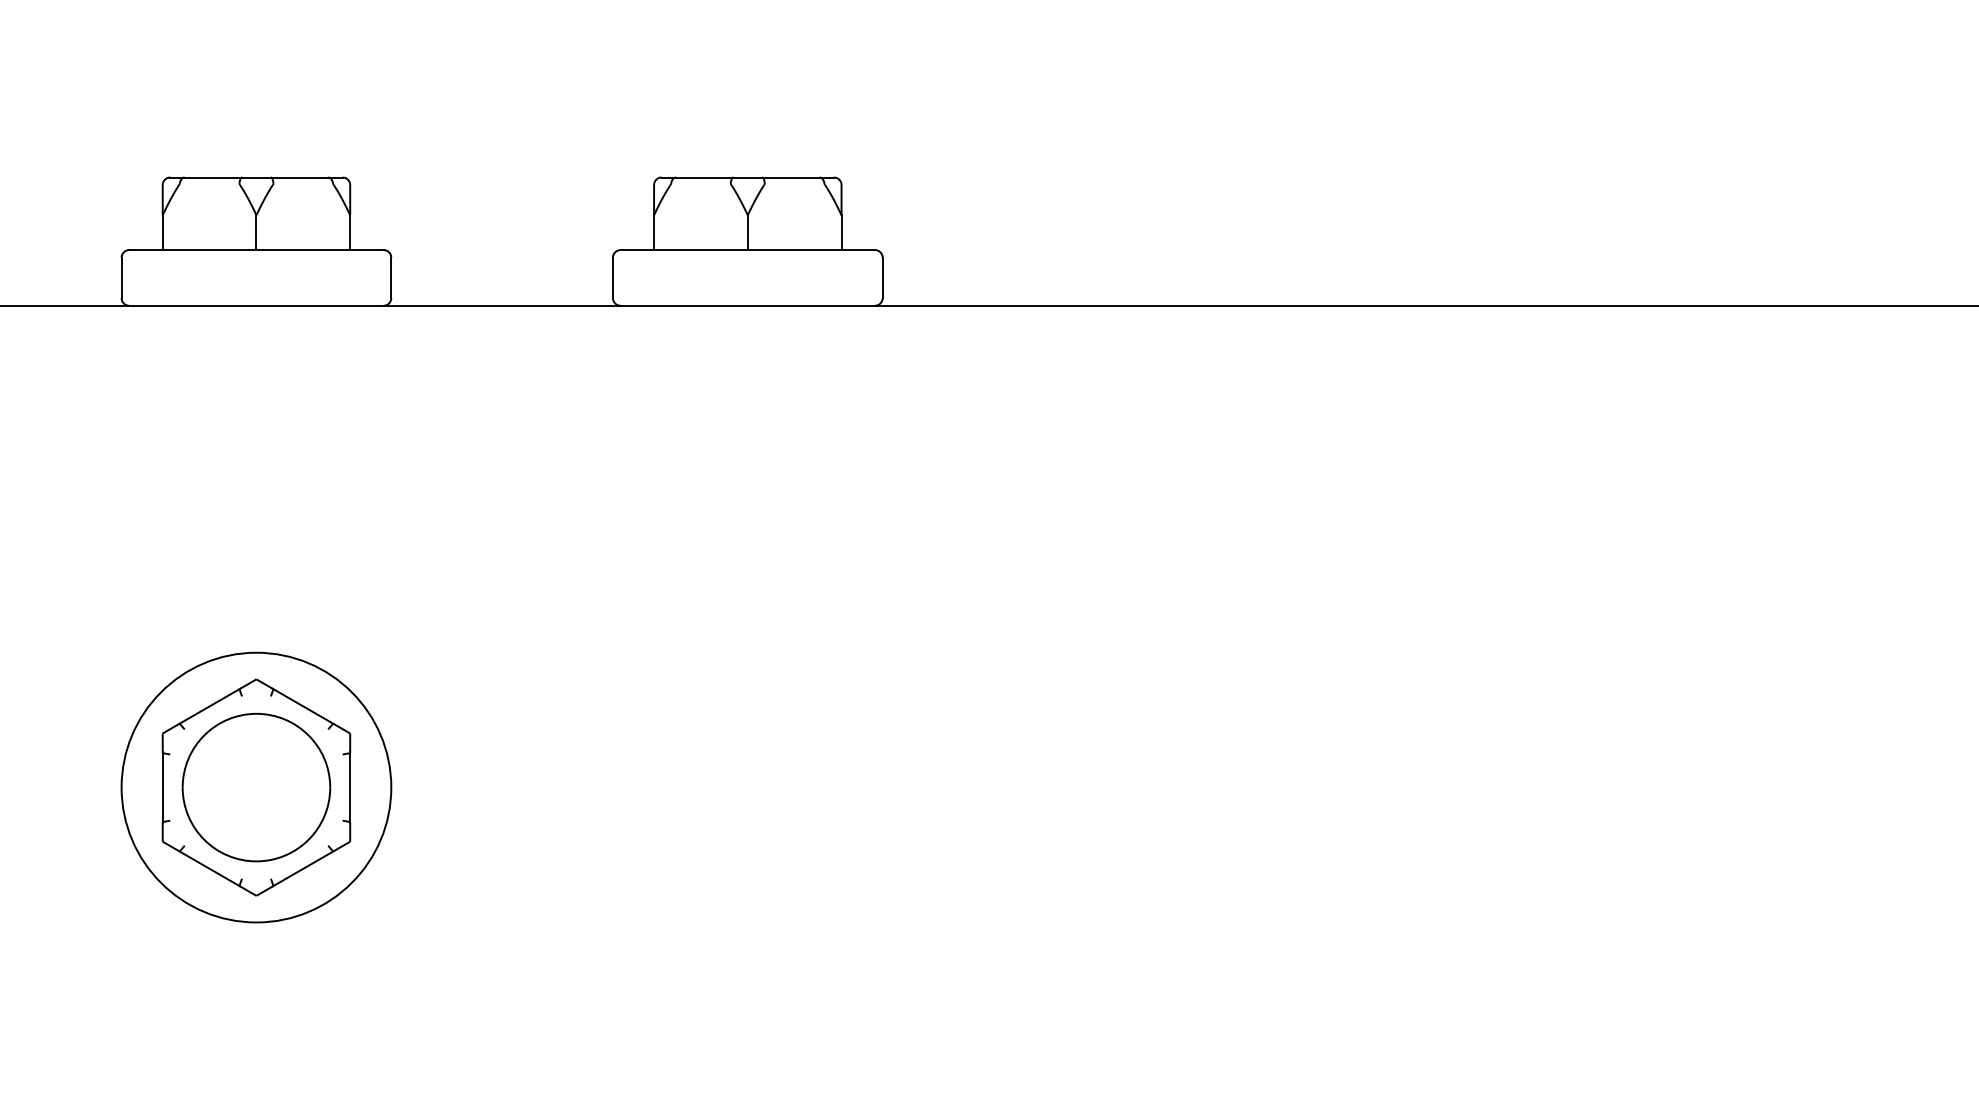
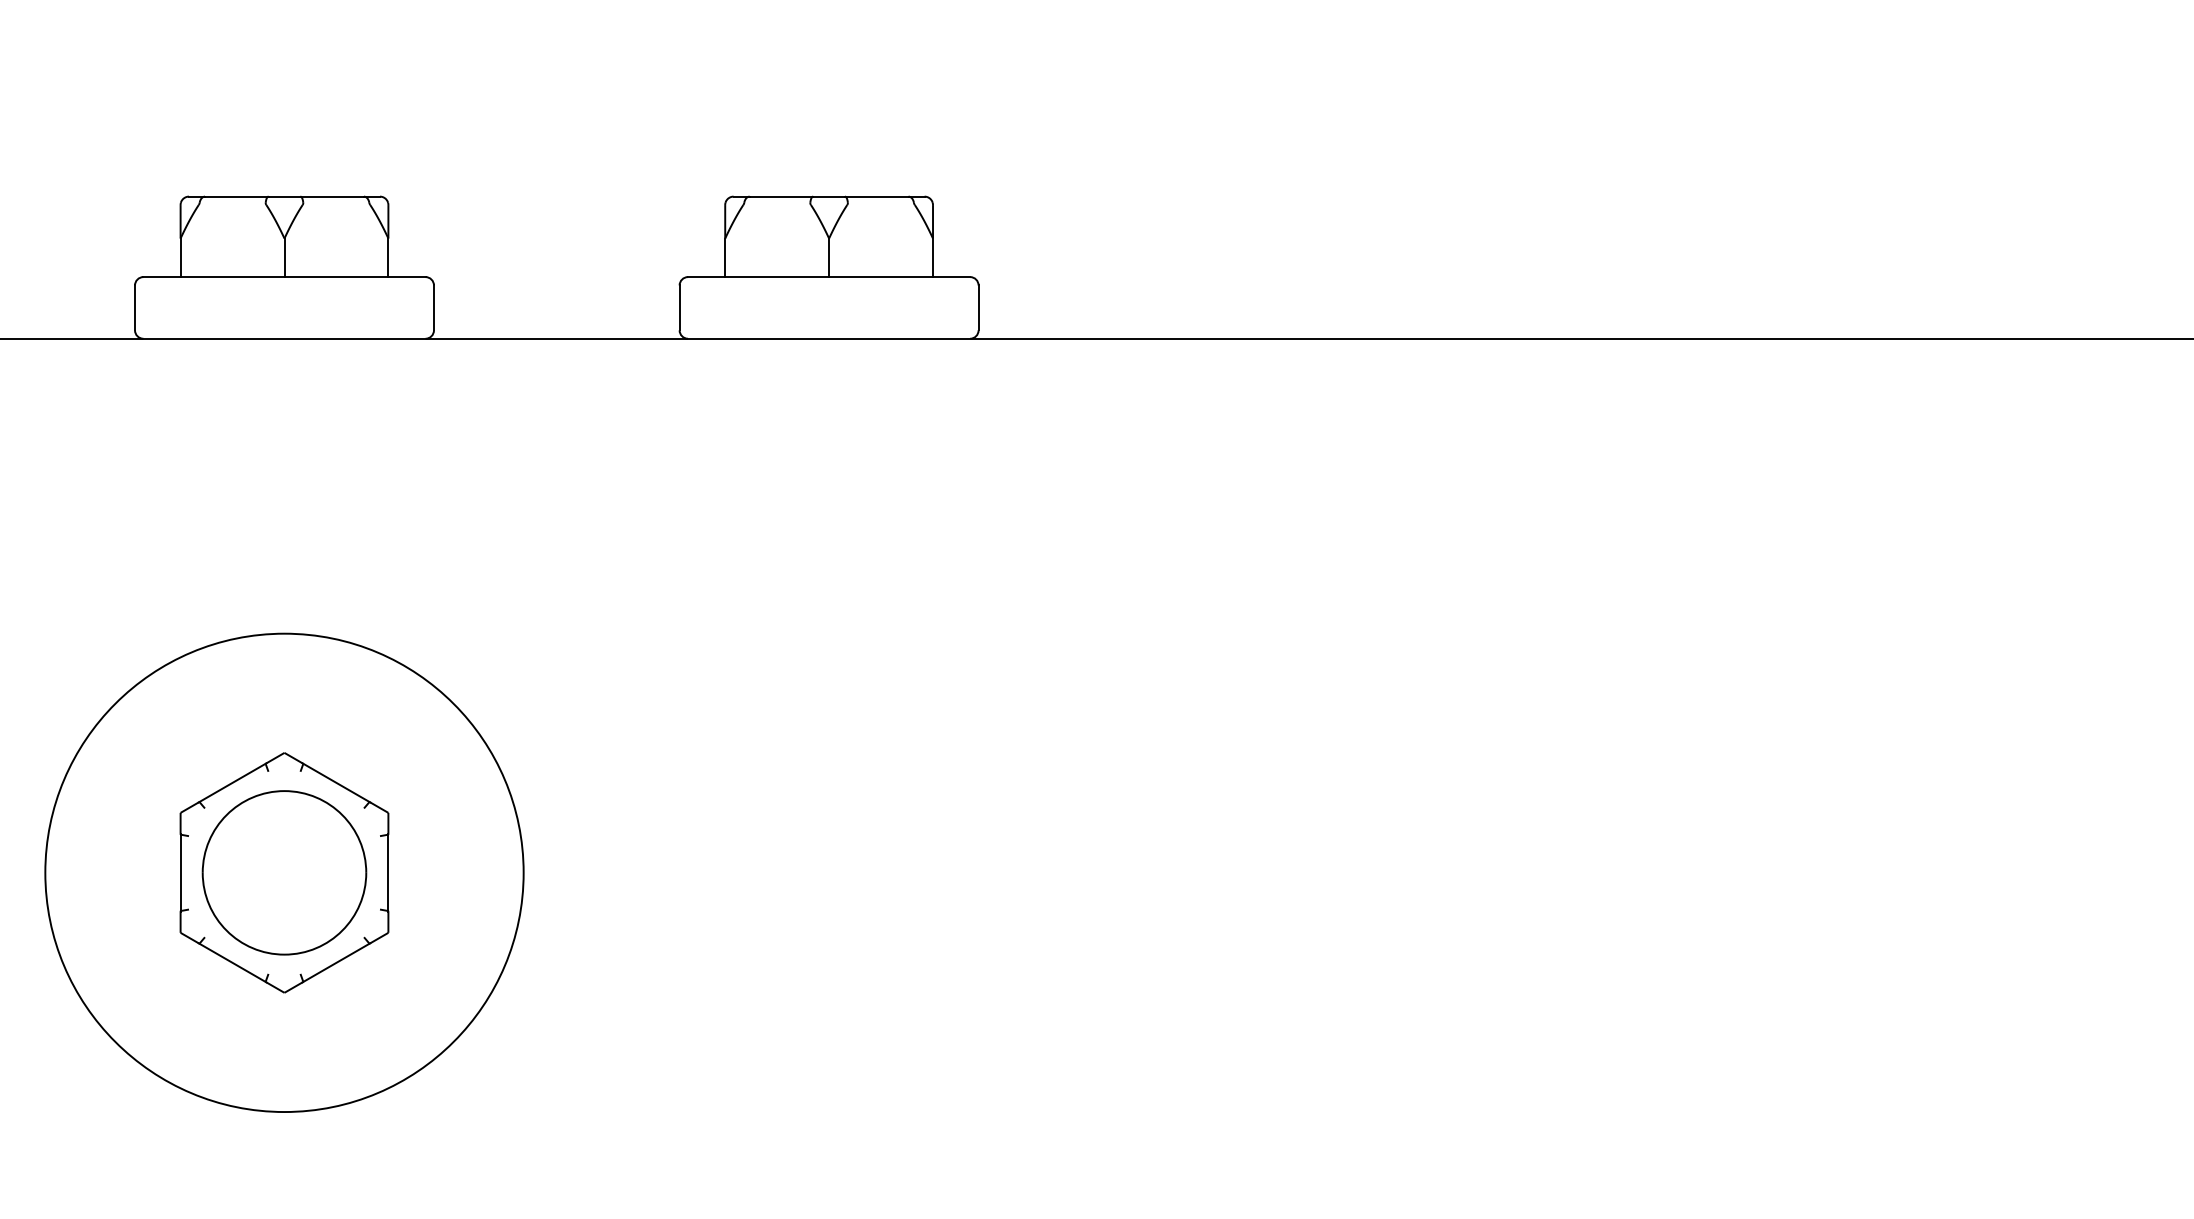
circle: (256, 787) -> (284, 872), size x1.6

